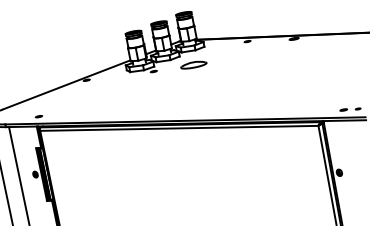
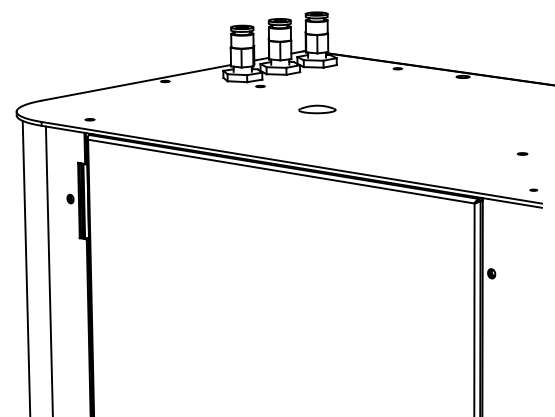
part: (193, 64) -> (317, 109), moved
part: (343, 109) -> (522, 153), moved

